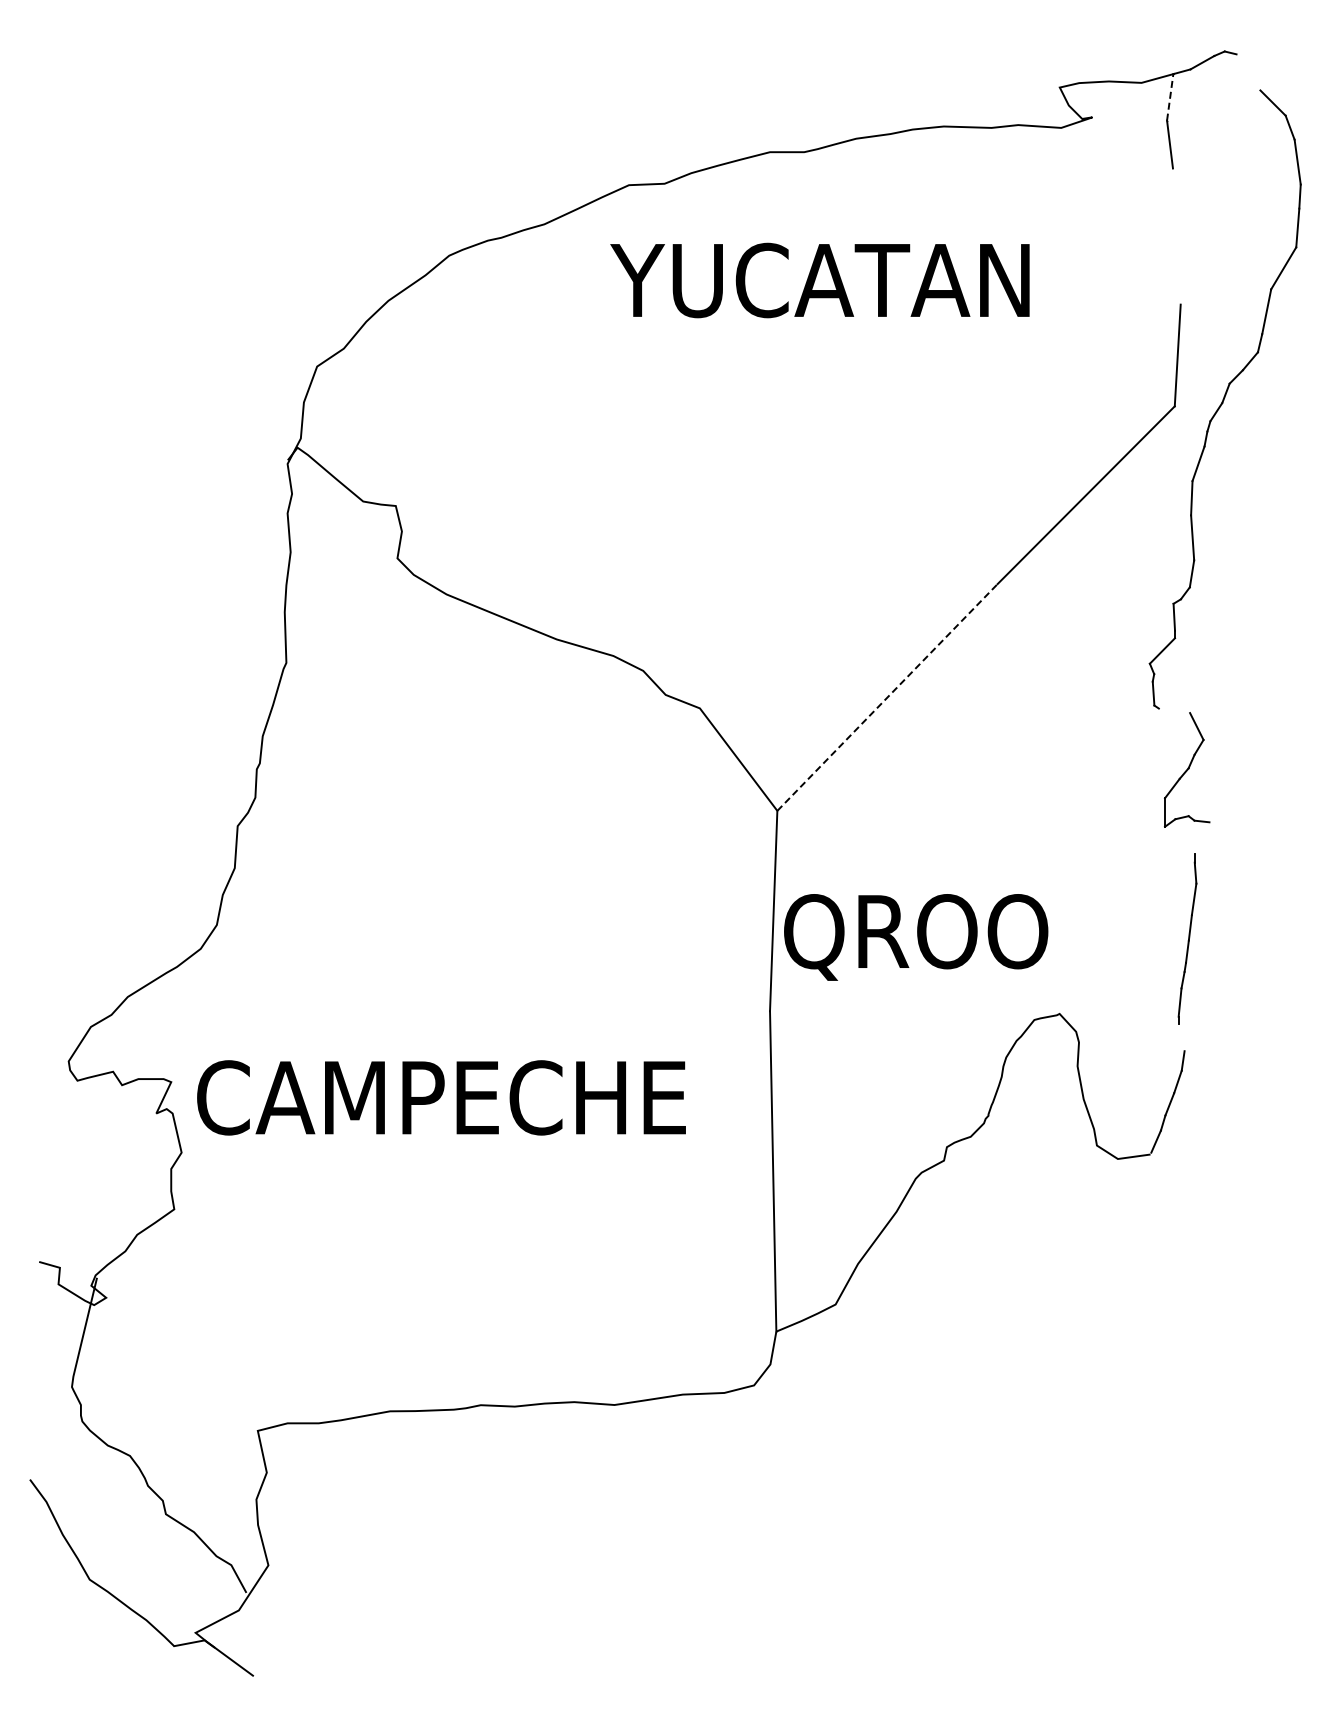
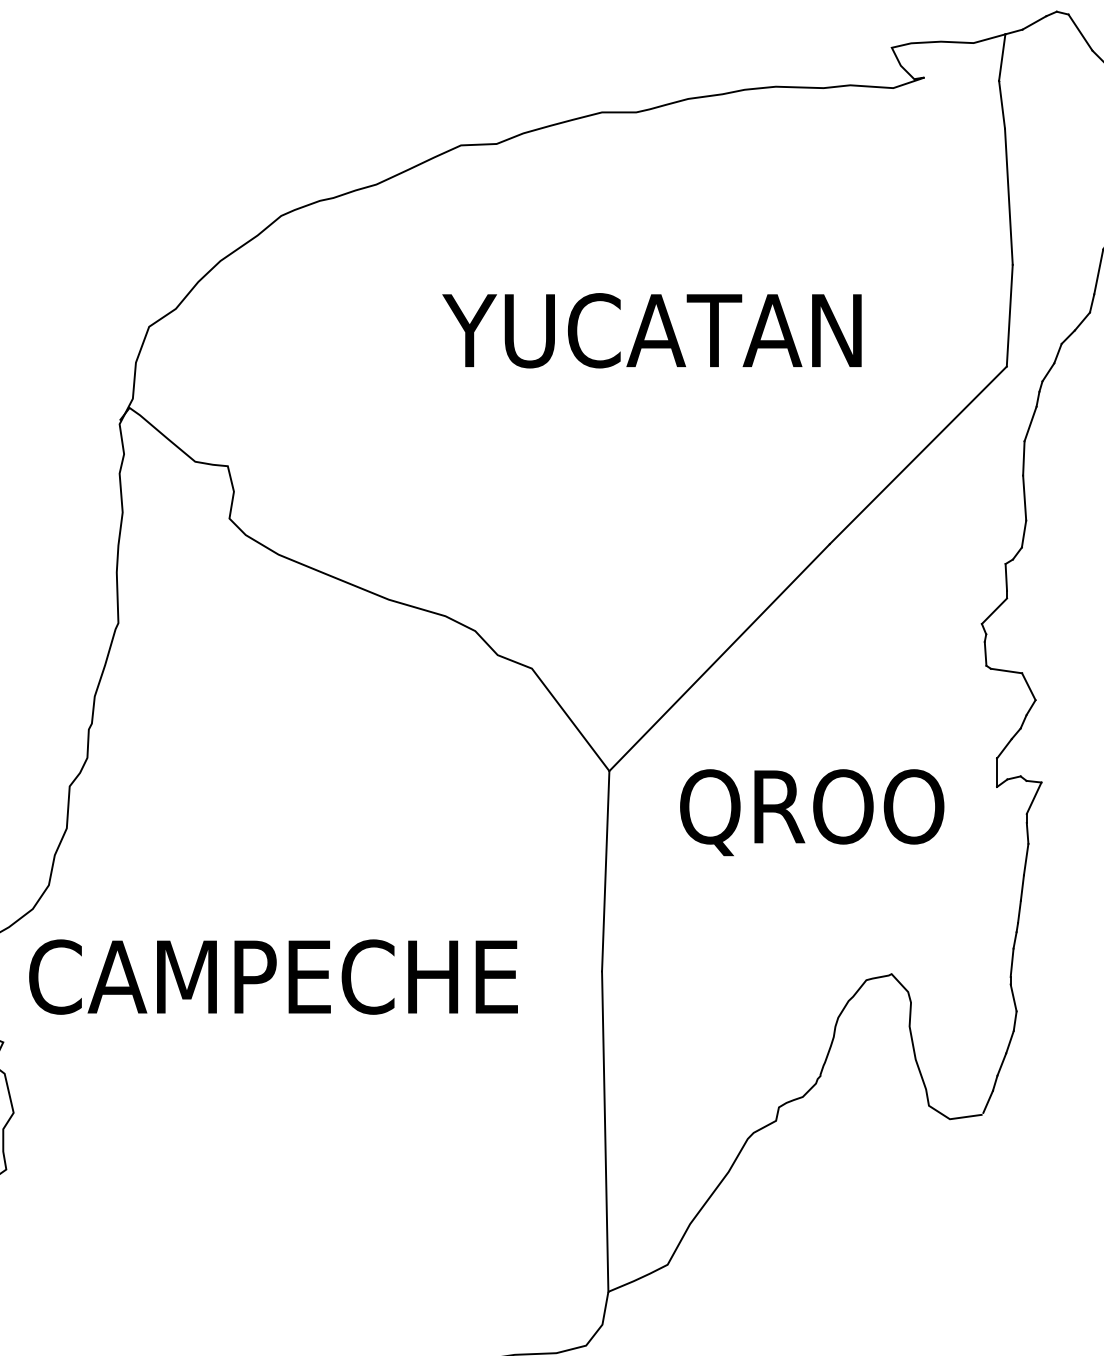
line: (1248, 72) -> (1080, 32), added
line: (1170, 96) -> (1002, 56), dashed -> solid
line: (1176, 236) -> (1008, 196), added
text: (819, 280) -> (651, 330), moved
line: (887, 697) -> (719, 657), dashed -> solid
line: (1174, 710) -> (1006, 670), added
line: (1201, 837) -> (1033, 797), added
text: (916, 937) -> (812, 812), moved
line: (1181, 1037) -> (1013, 997), added
text: (441, 1097) -> (273, 976), moved

